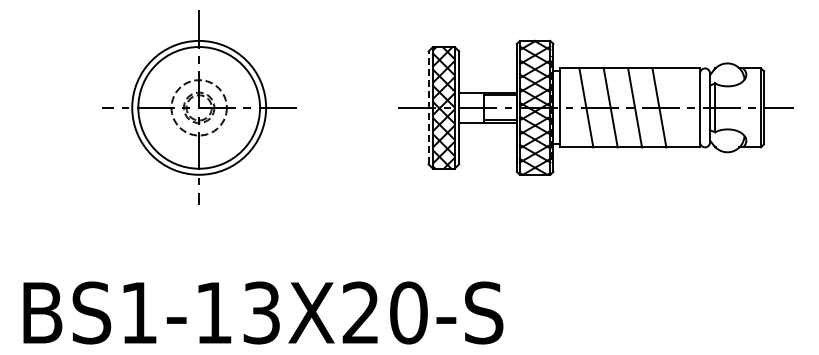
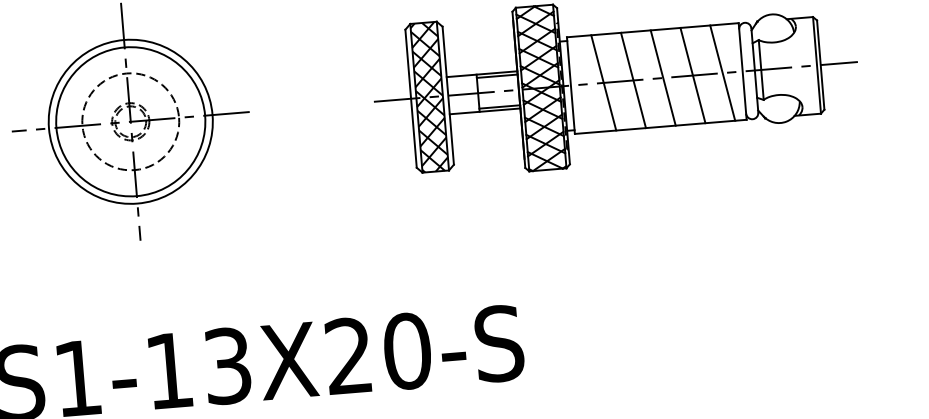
circle: (198, 107) -> (129, 121), size x1.43
line: (428, 107) -> (410, 98), dashed -> solid
line: (683, 107) -> (722, 72), added

